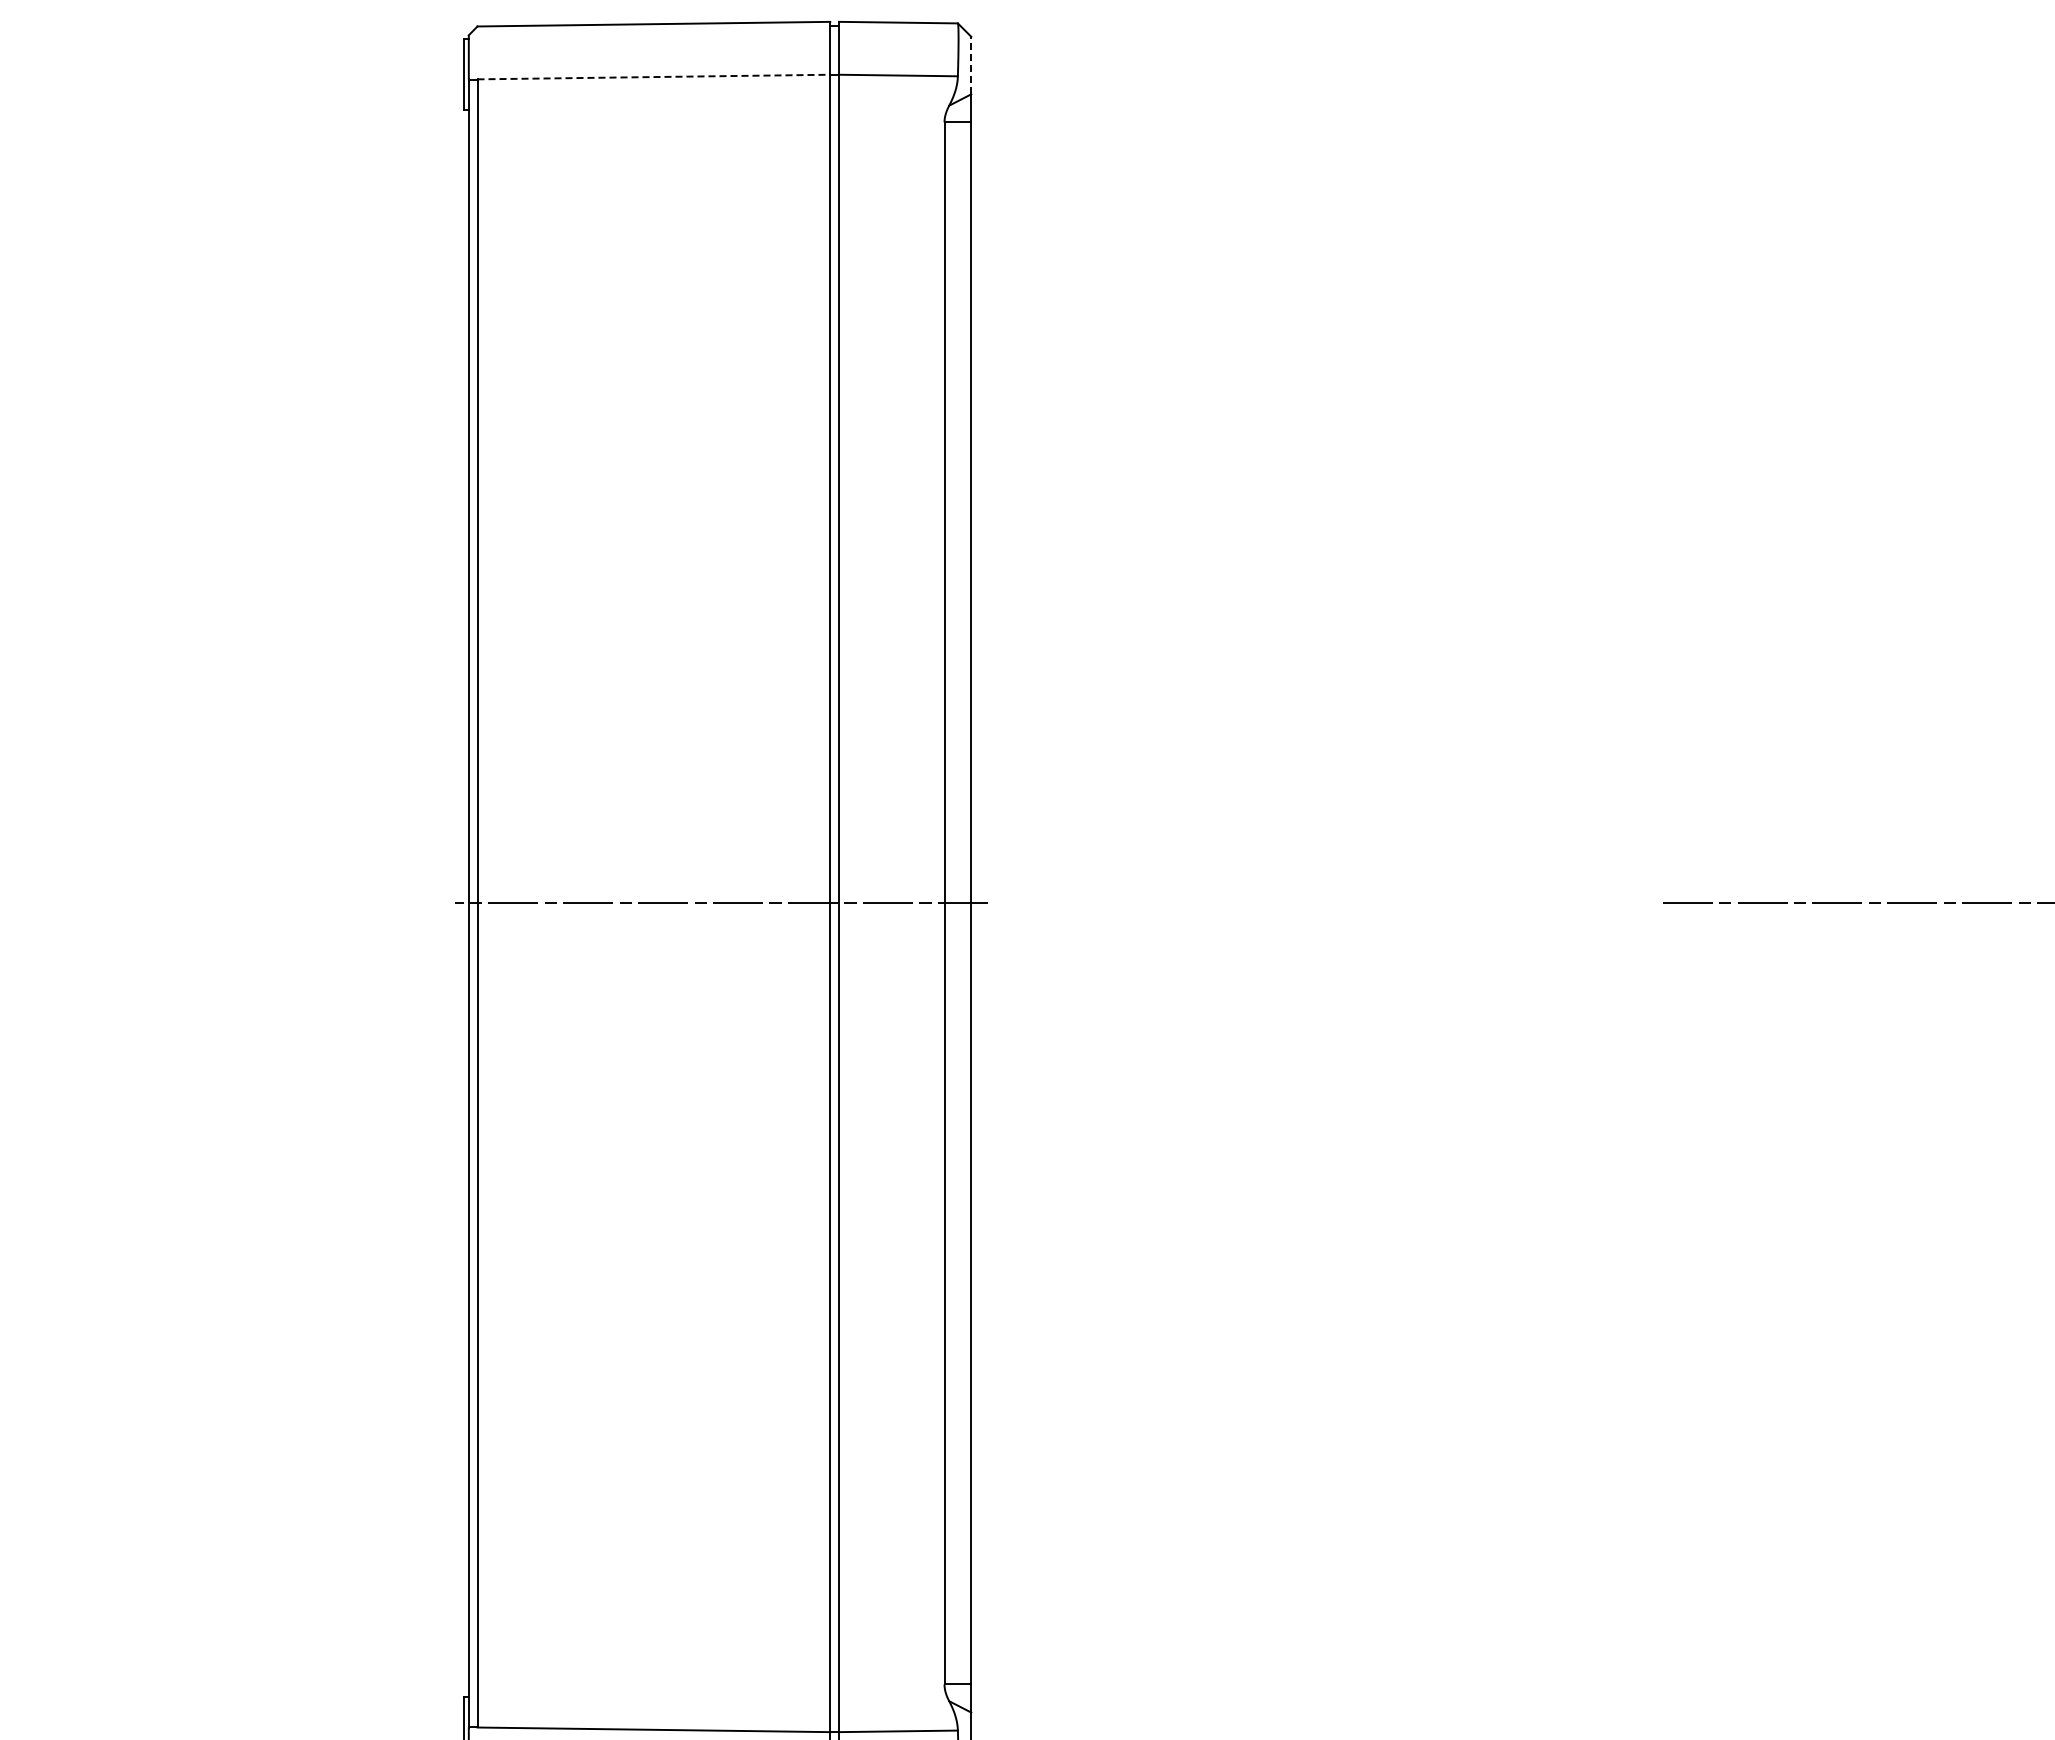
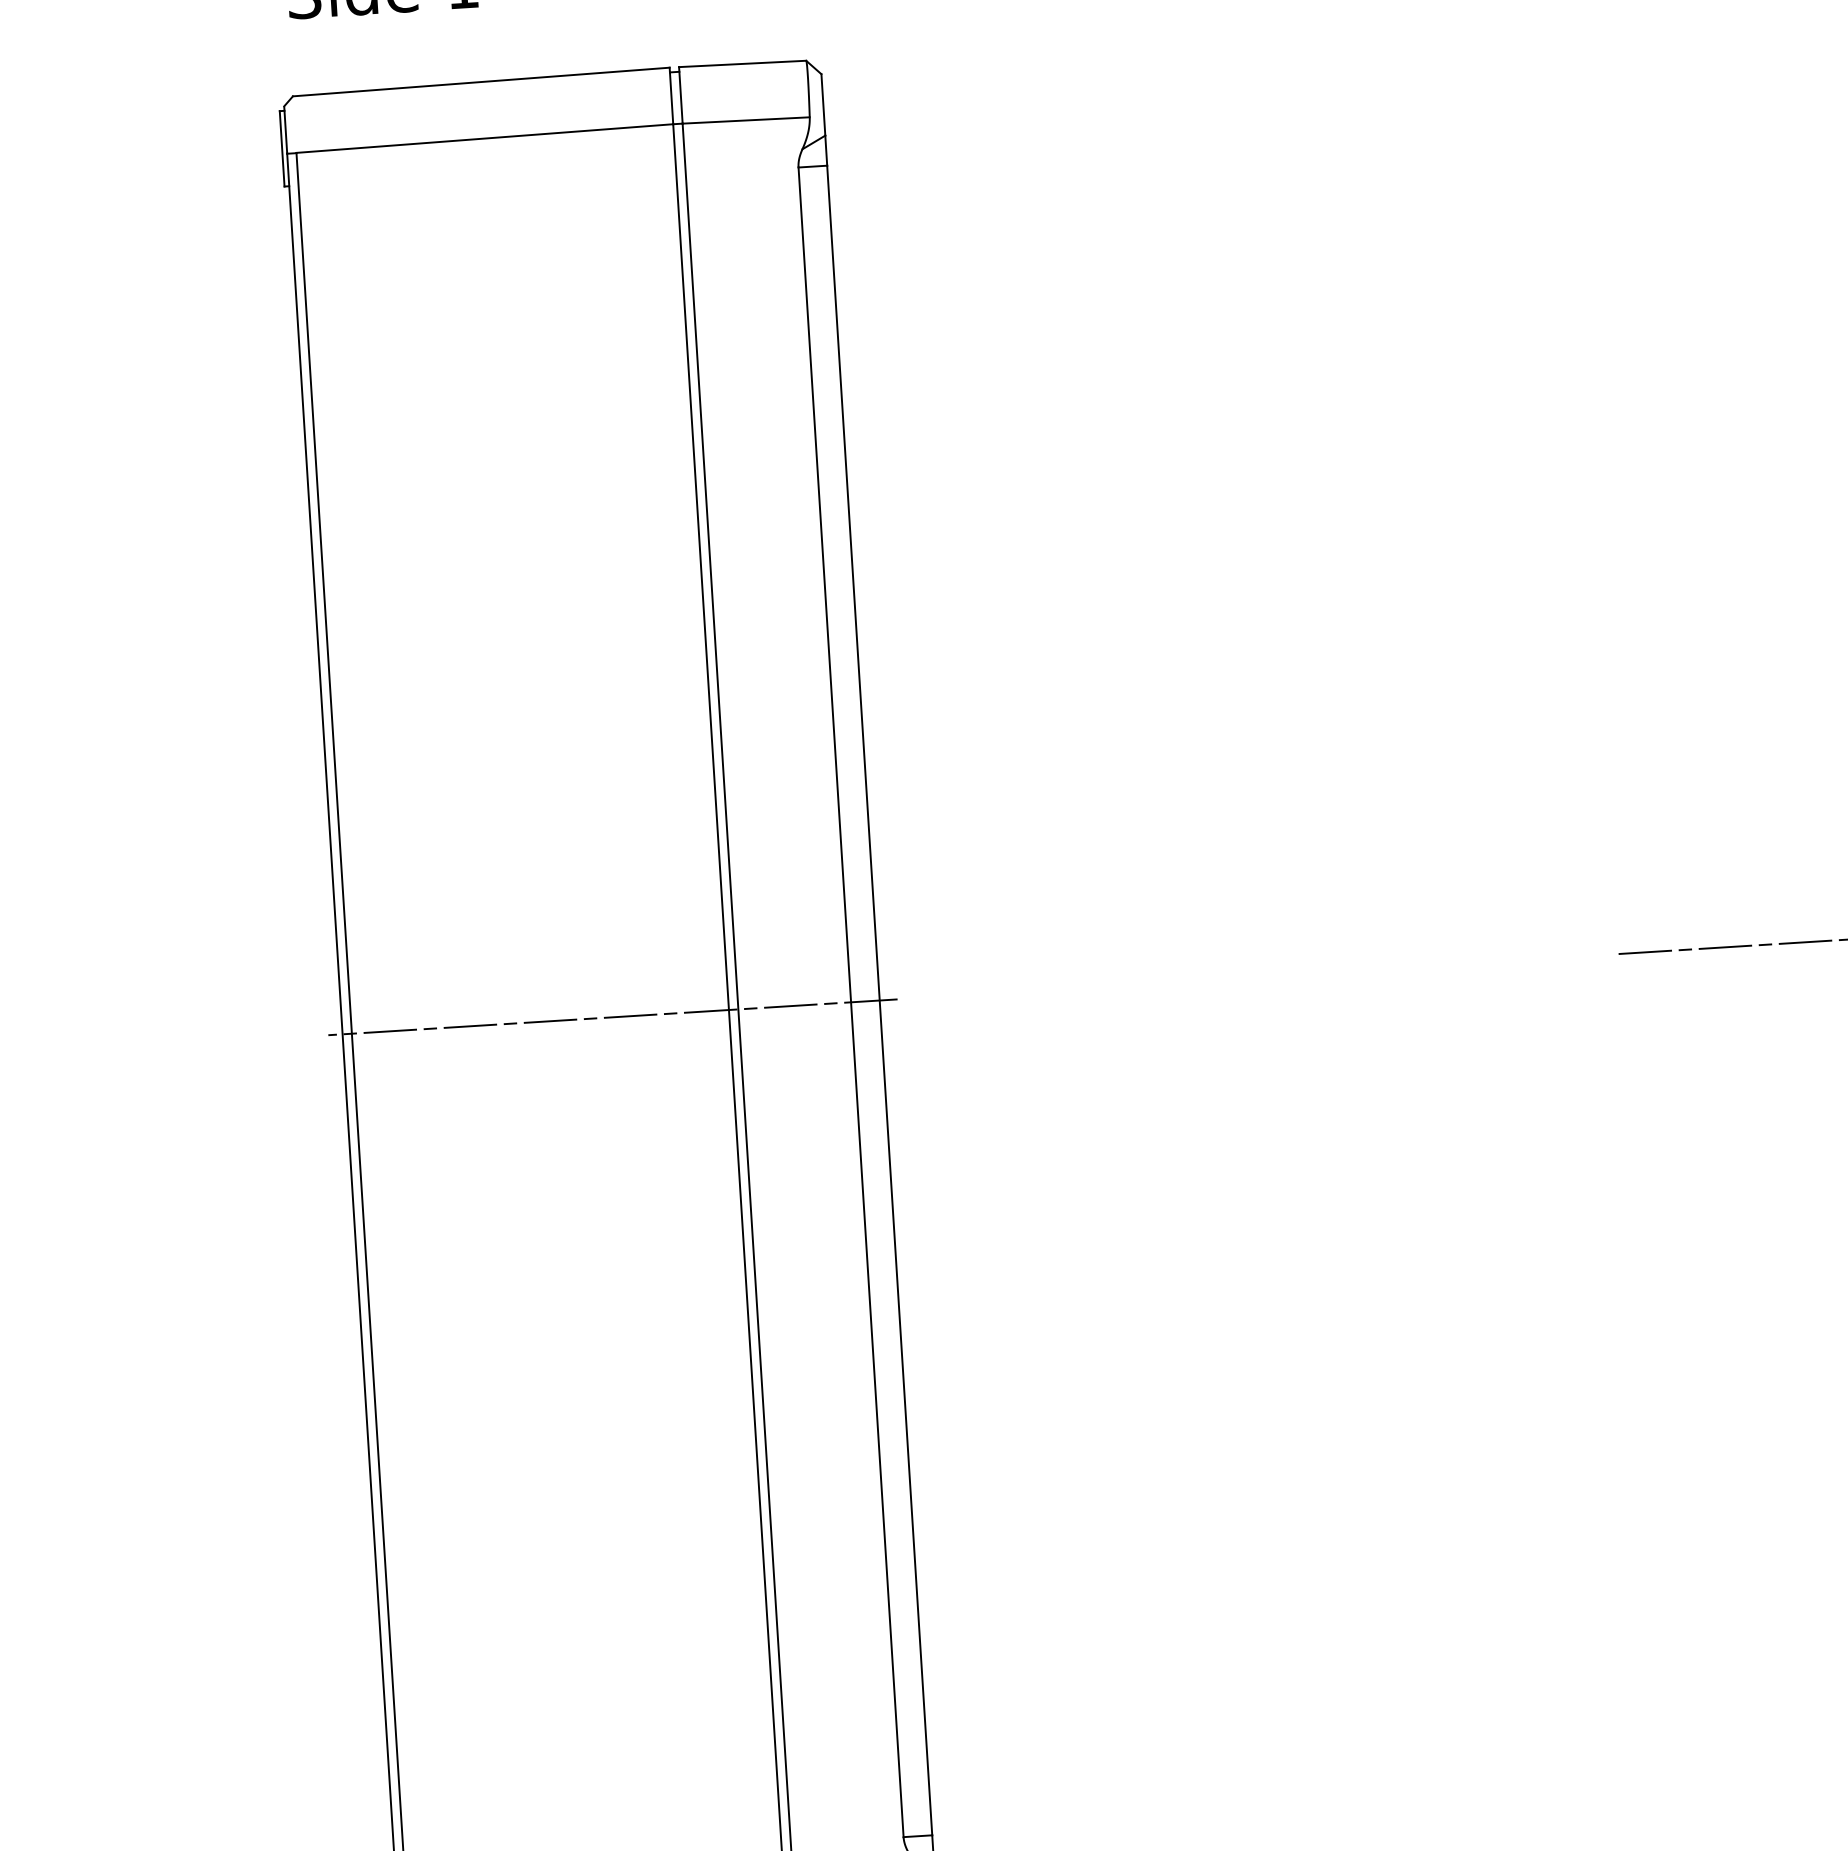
line: (971, 65) -> (823, 104), dashed -> solid
line: (654, 77) -> (485, 138), dashed -> solid

